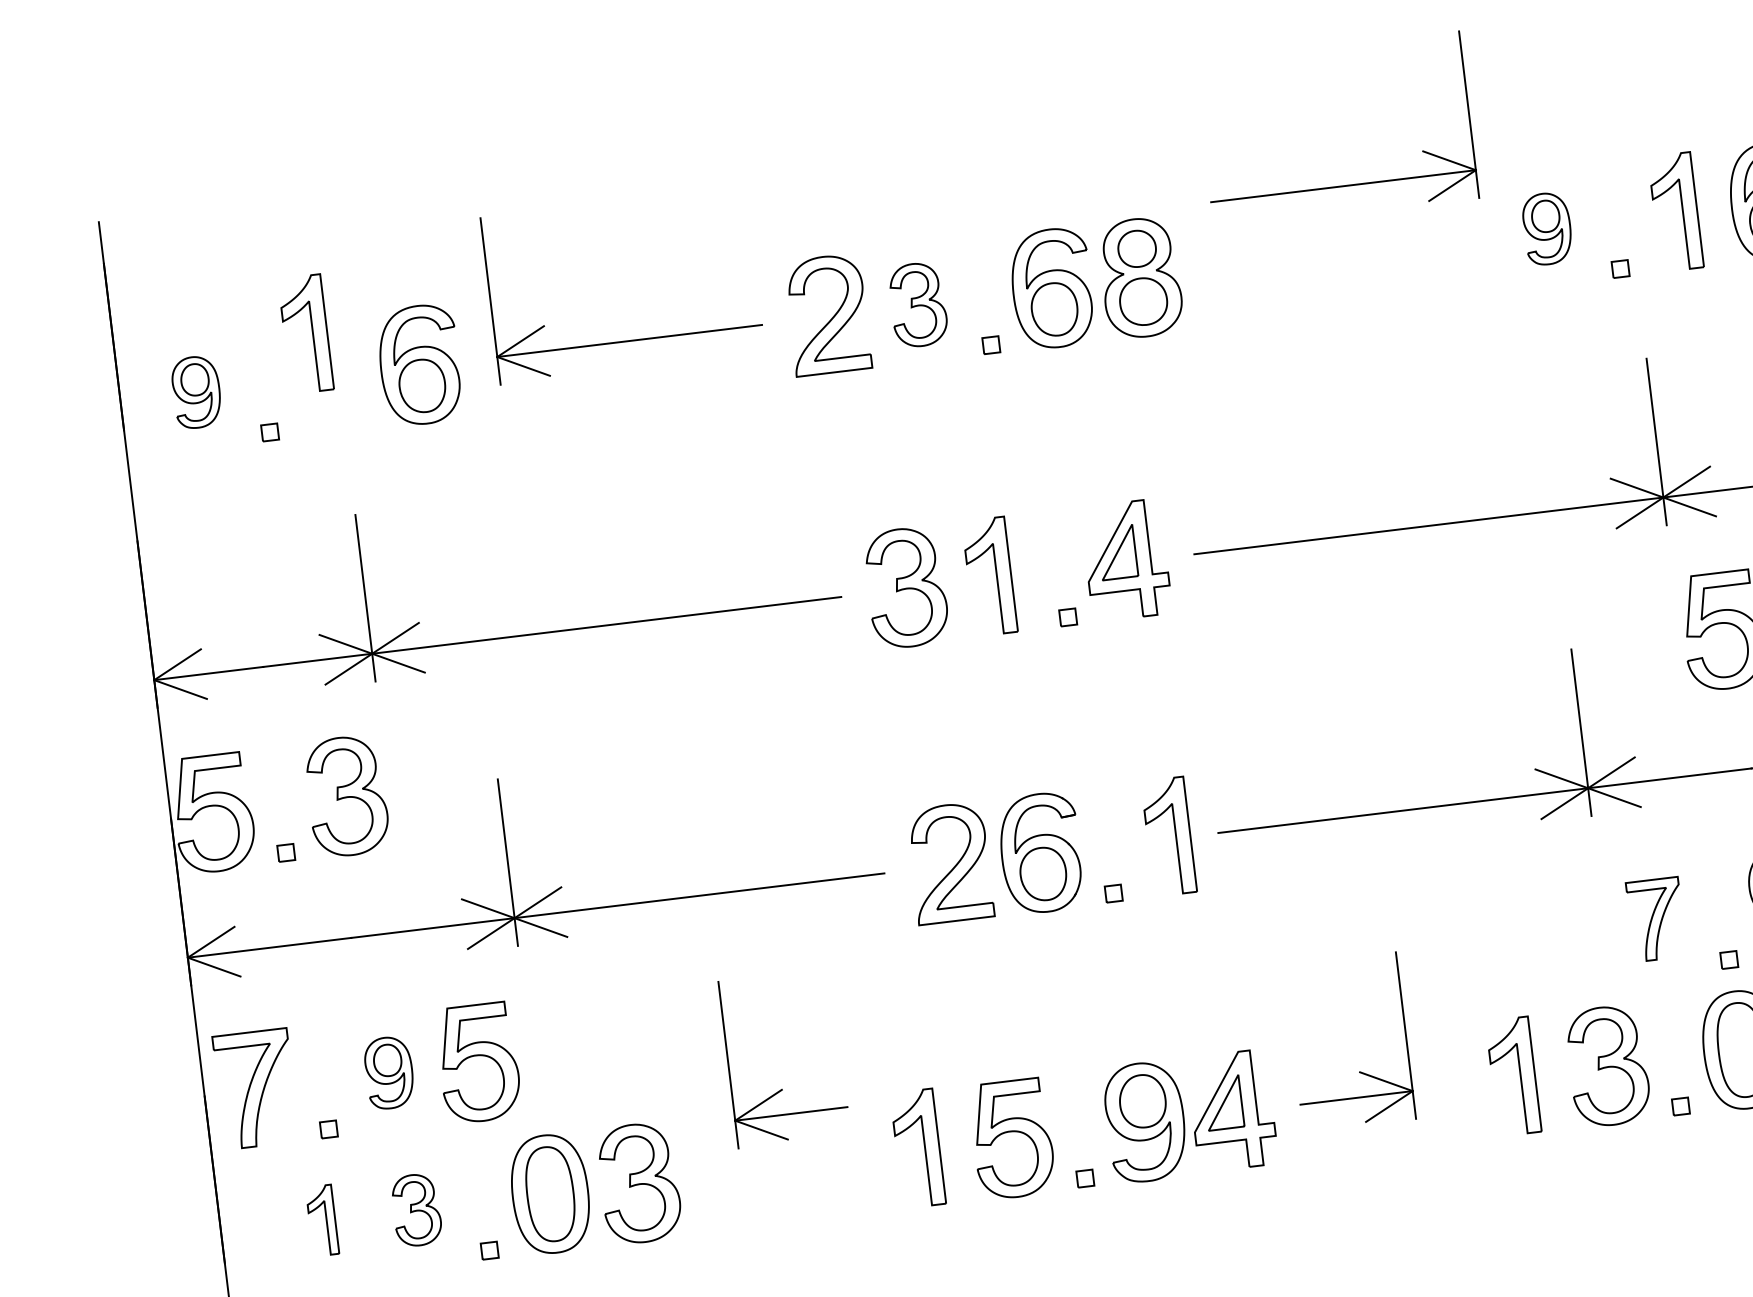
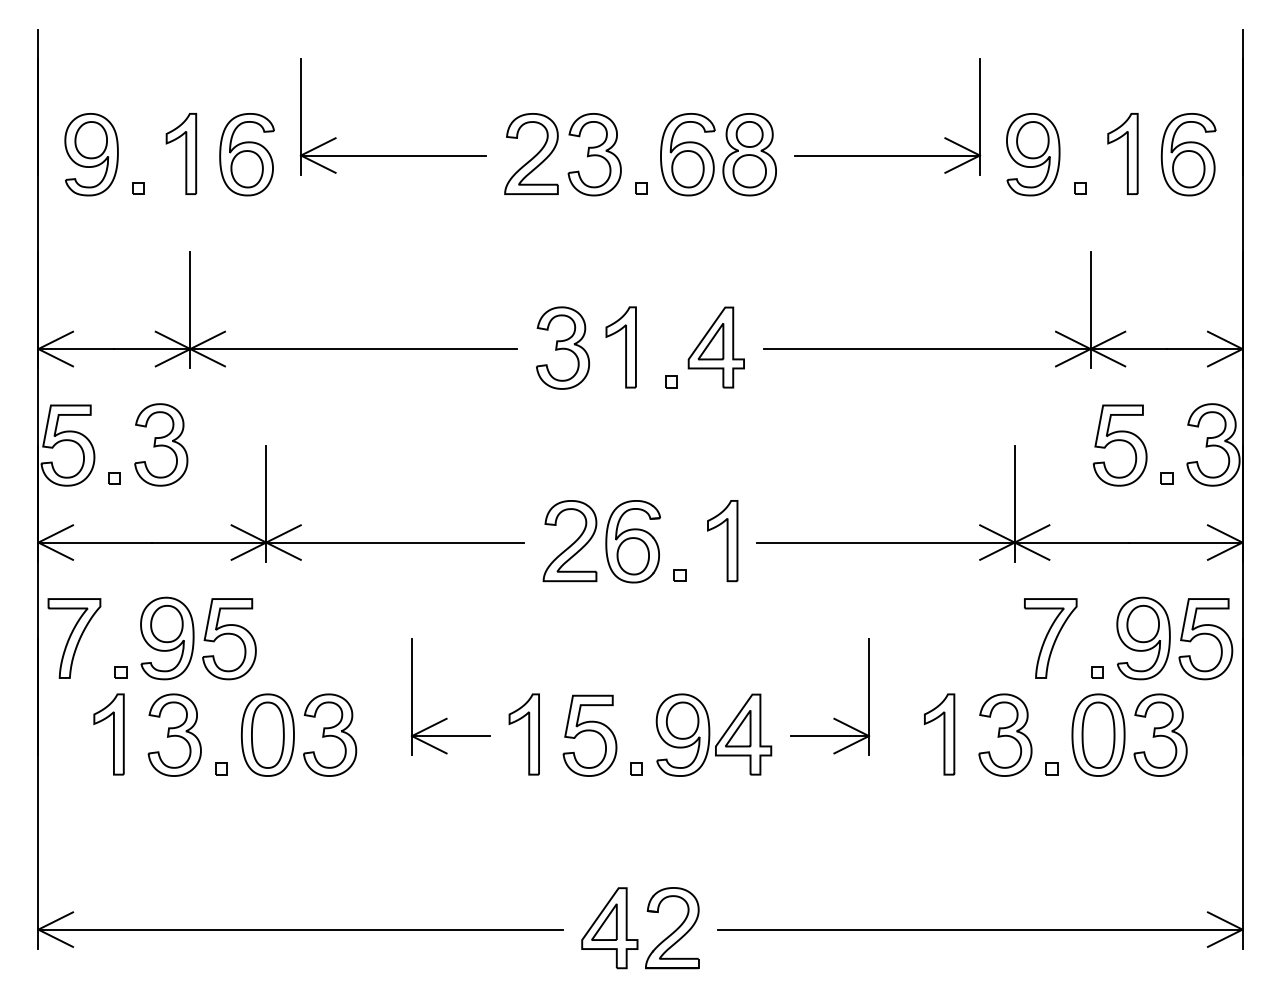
part: (1343, 186) -> (887, 155), moved
part: (1547, 228) -> (1033, 154), size x1.67
part: (918, 304) -> (594, 154), size x1.43
part: (305, 333) -> (181, 153), moved
part: (196, 391) -> (91, 154), size x1.67
part: (1656, 919) -> (1050, 638), size x1.43
part: (389, 1072) -> (167, 638), size x1.67
part: (781, 1088) -> (446, 717), moved
part: (416, 1209) -> (174, 734), size x1.67
part: (321, 1220) -> (108, 734), size x1.67

